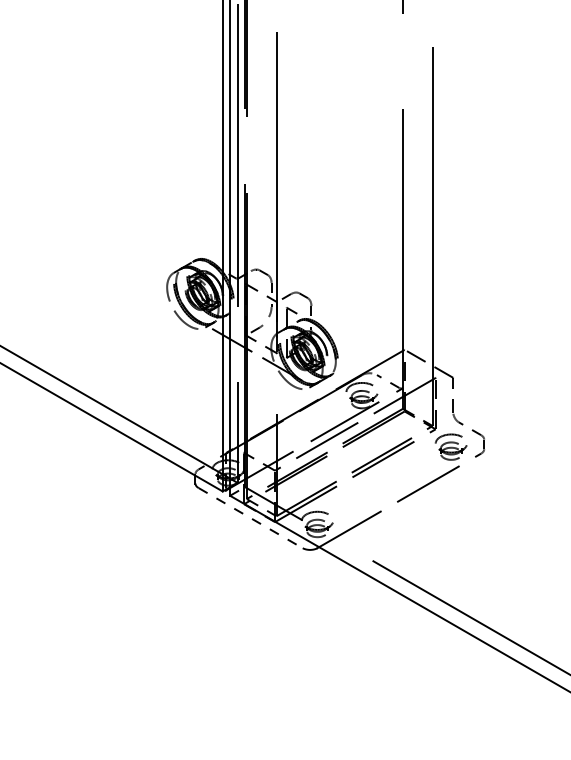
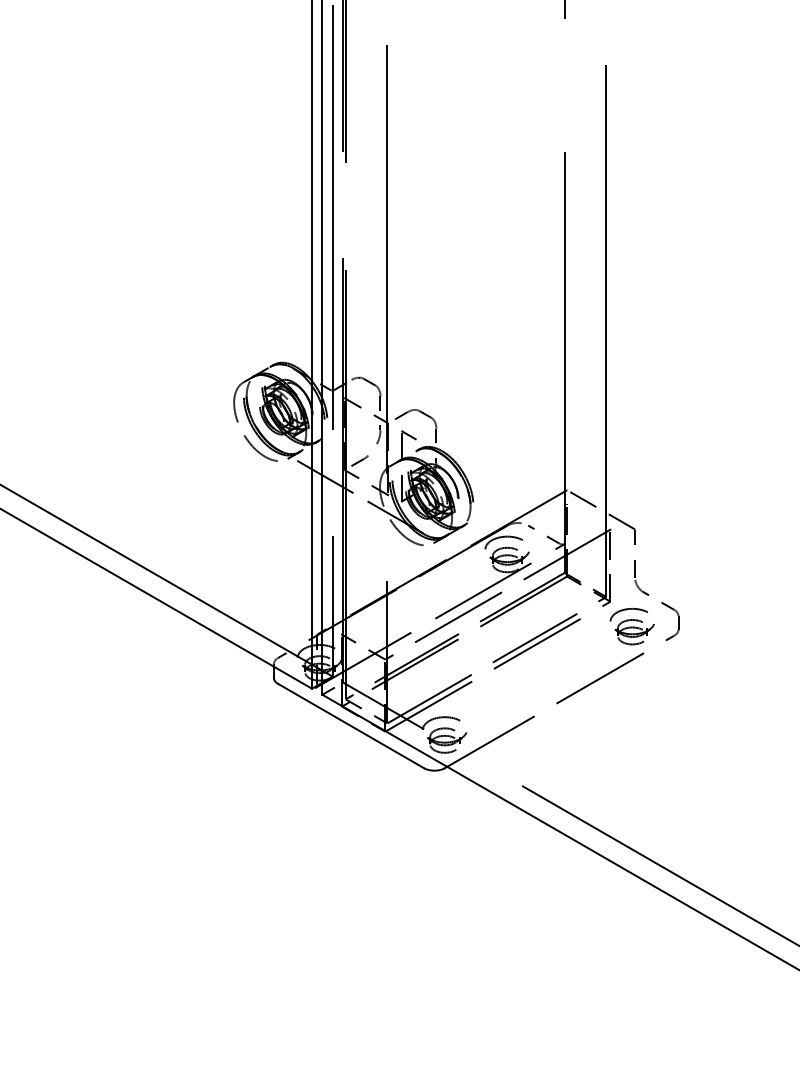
line: (251, 518) -> (352, 726), dashed -> solid

